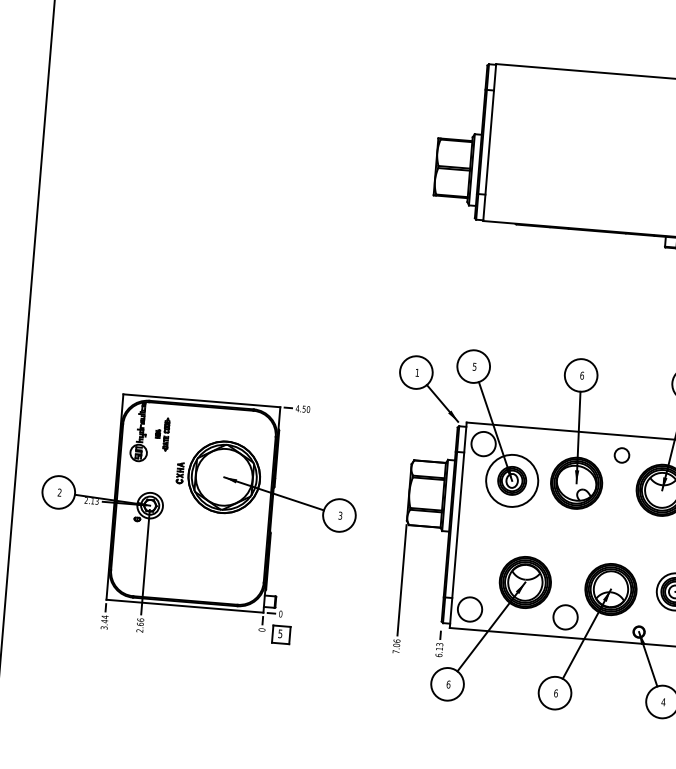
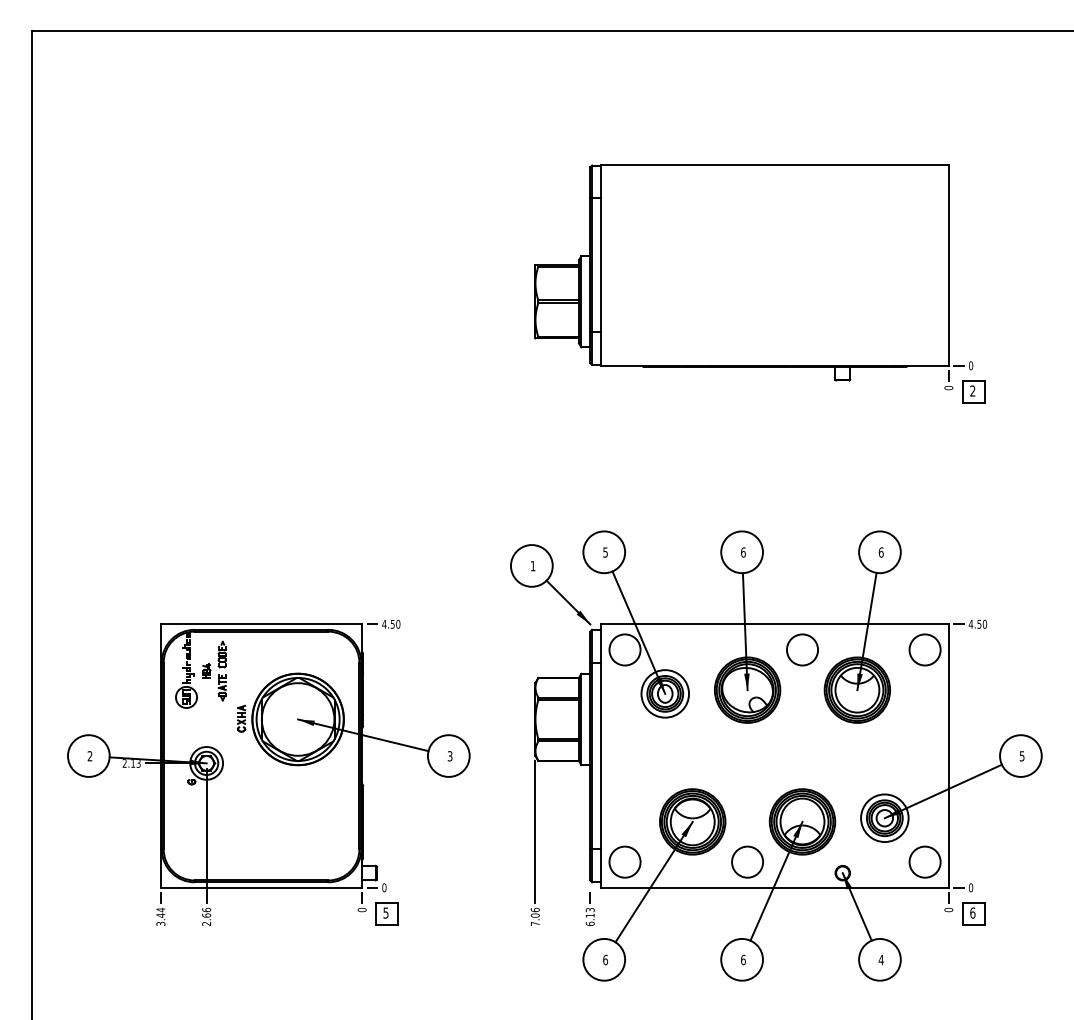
part: (162, 433) -> (214, 670), size x1.43
circle: (622, 455) -> (802, 649), size x1.67
circle: (512, 480) -> (665, 693), size x0.71

